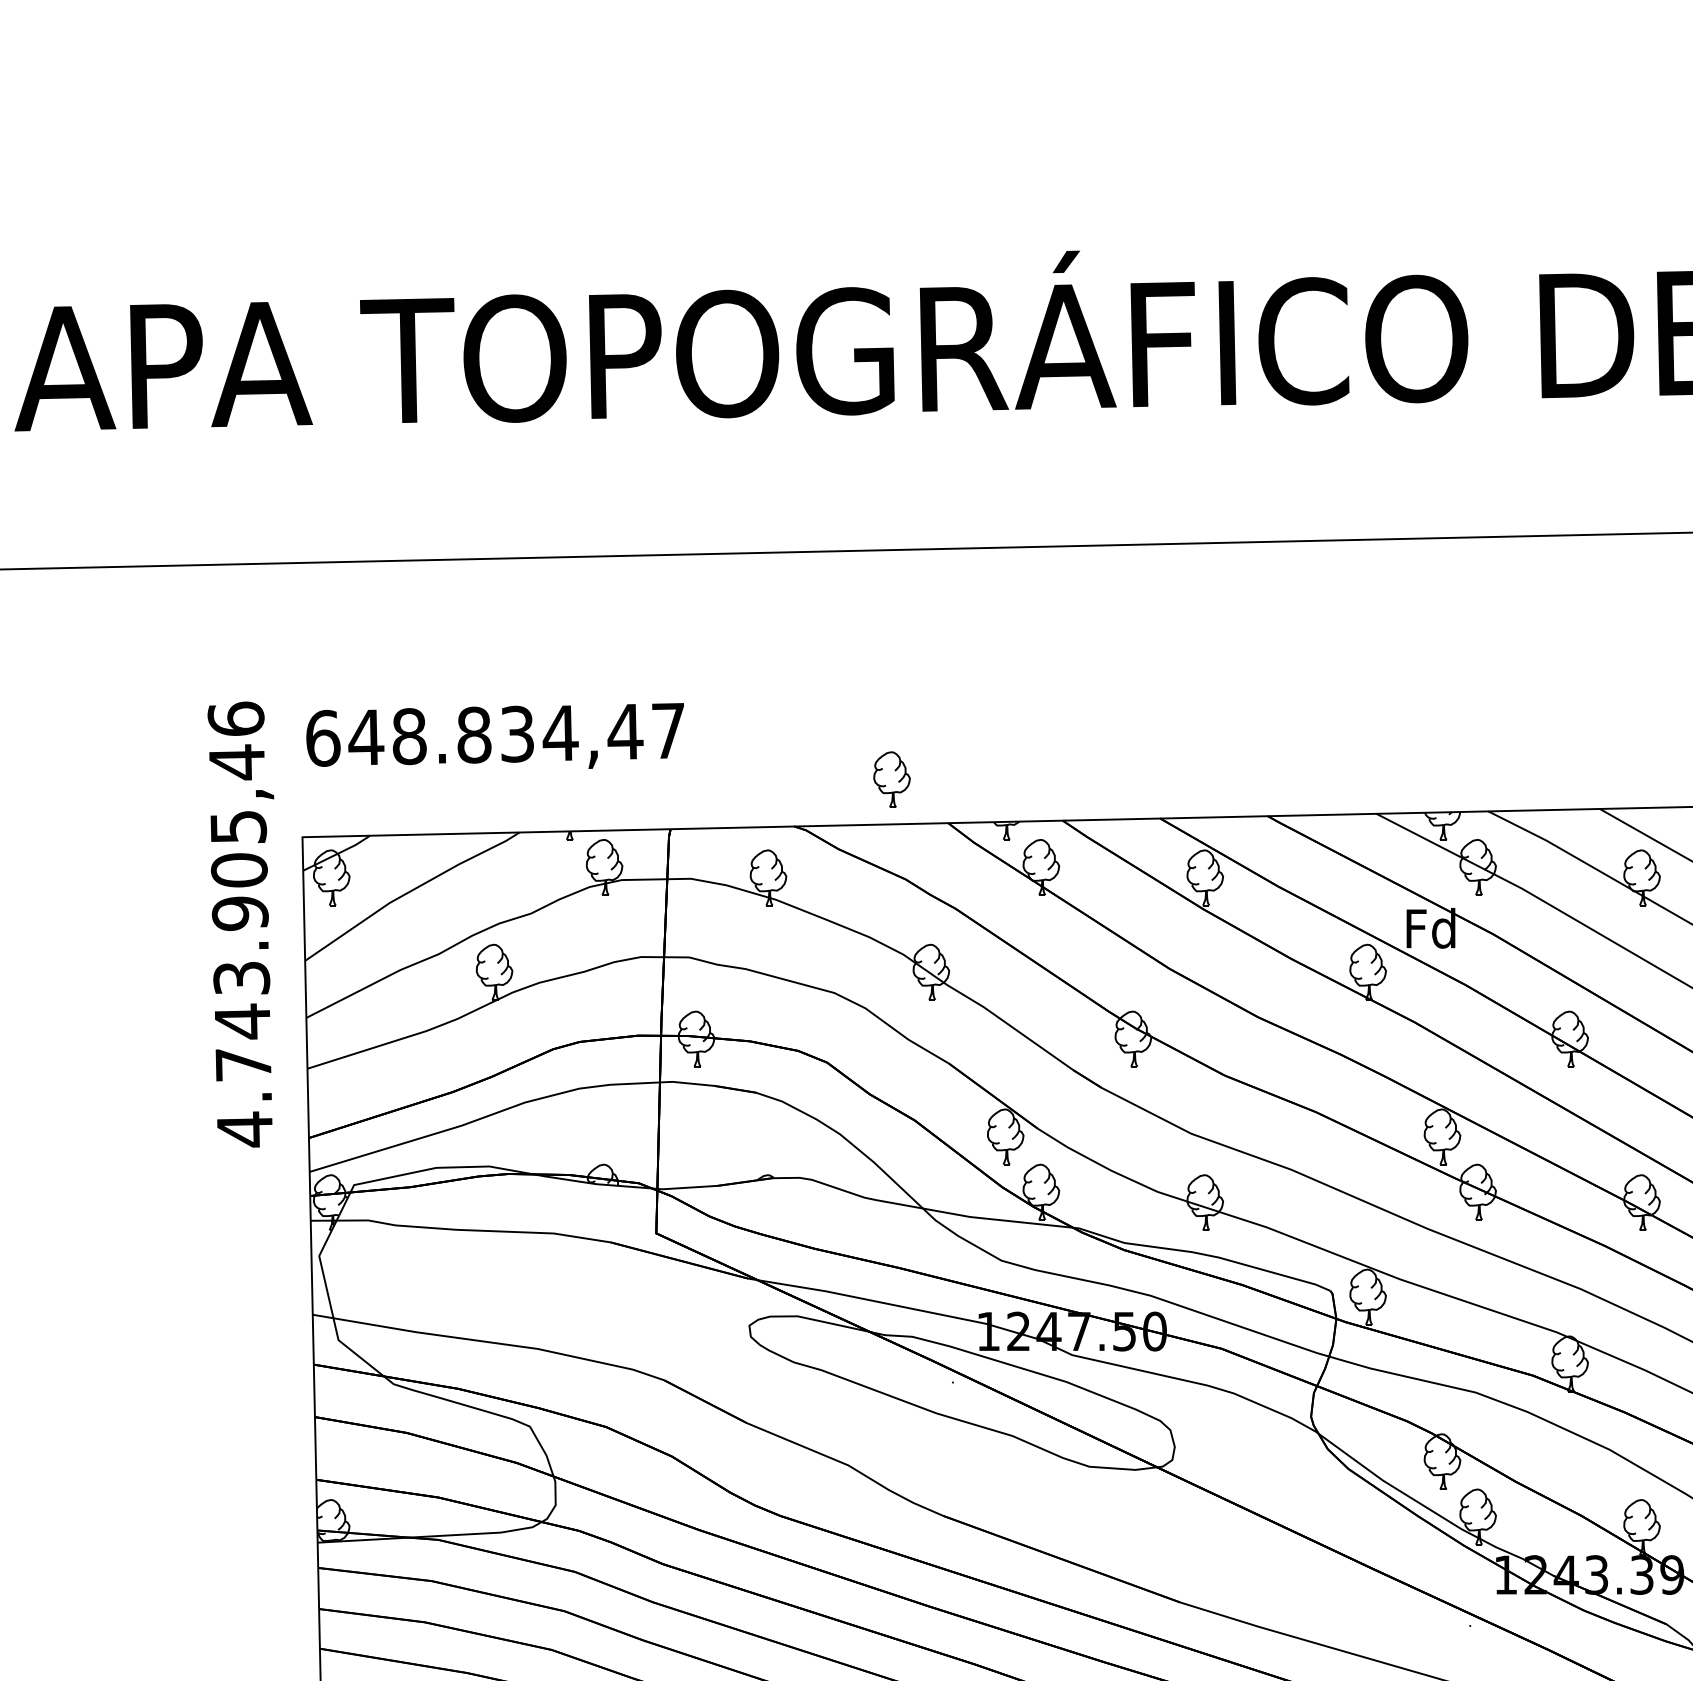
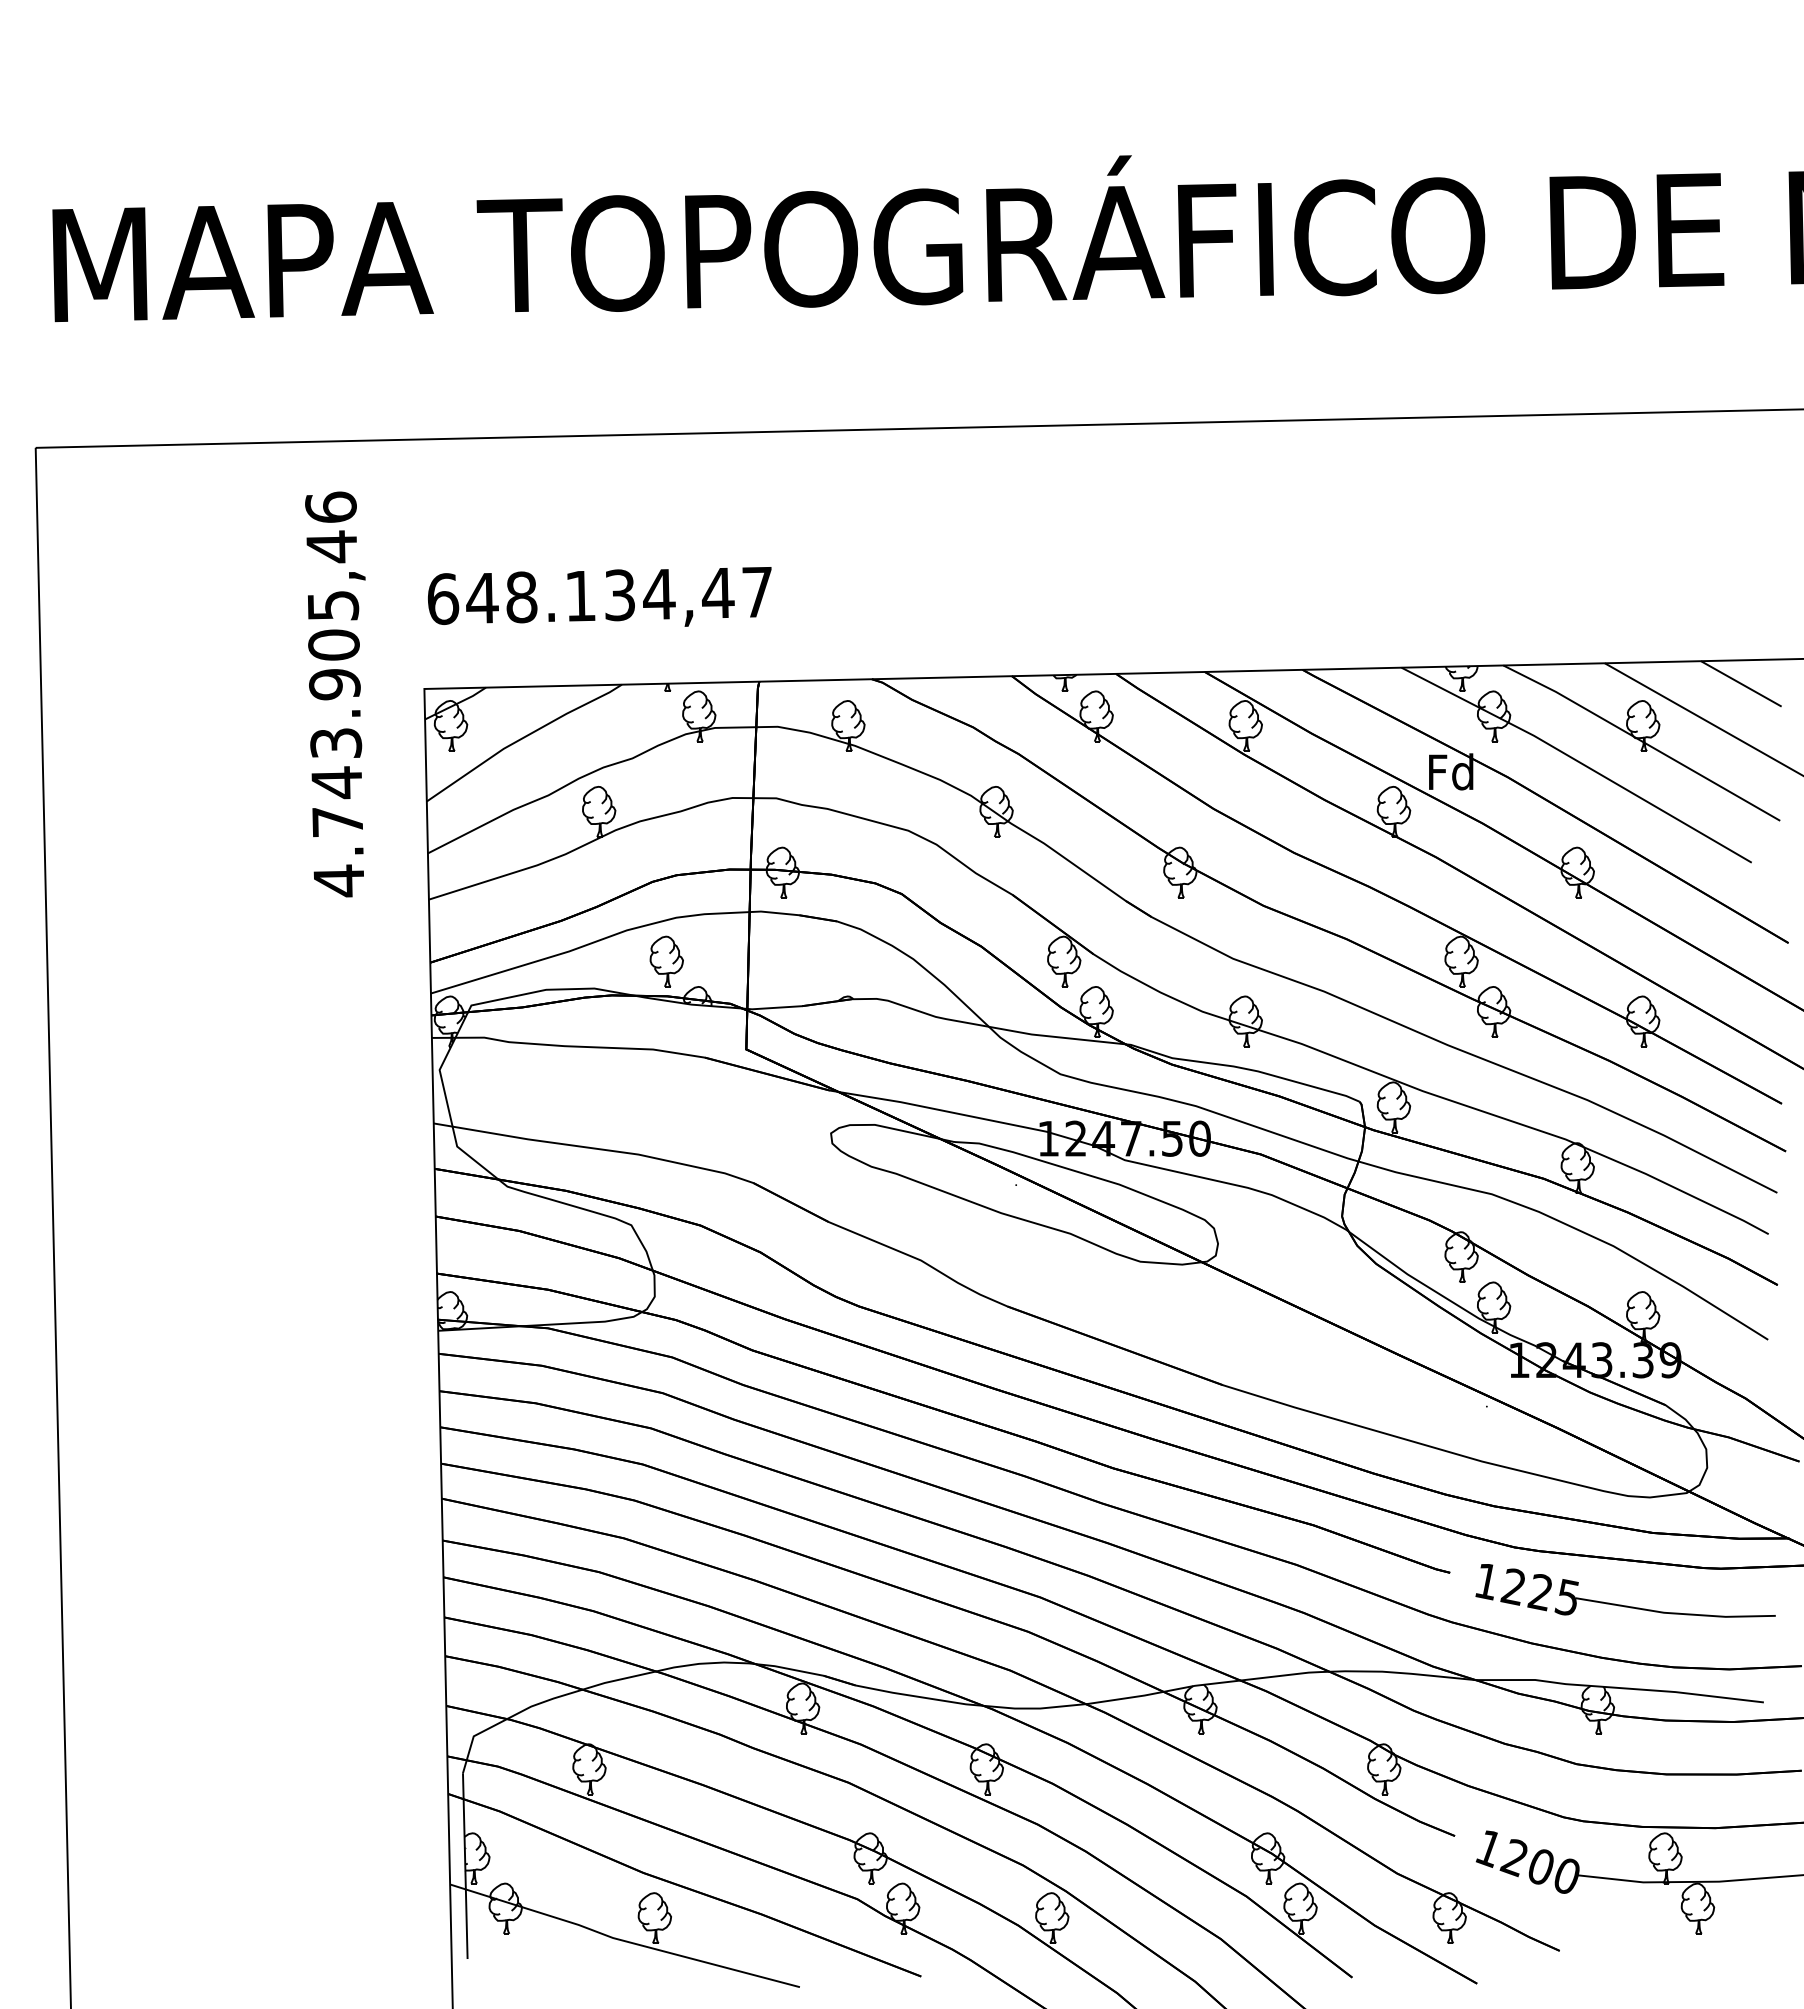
text: (474, 735) -> (580, 596), 648.834,47 -> 648.134,47
part: (891, 779) -> (666, 961), moved
text: (241, 924) -> (335, 694), moved

